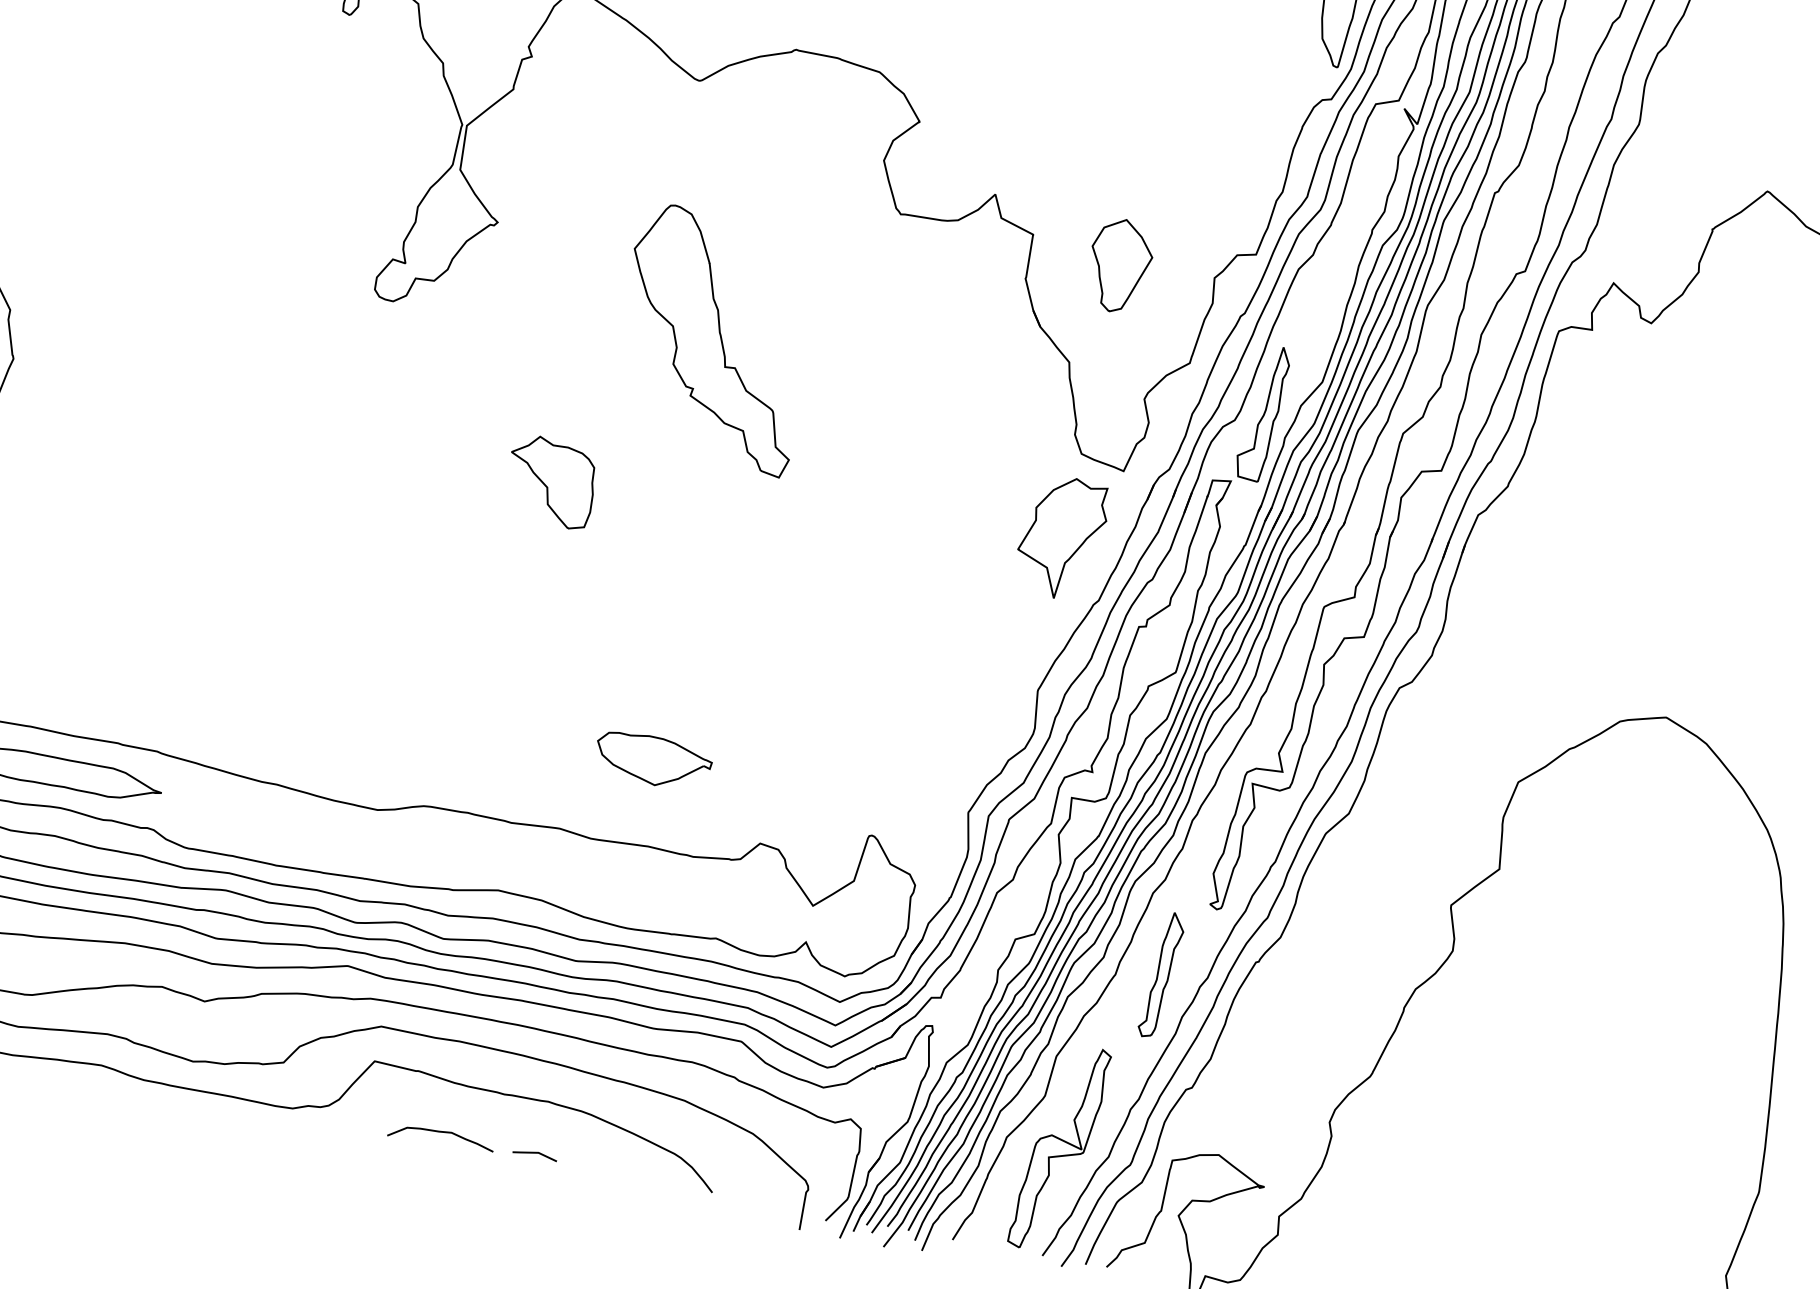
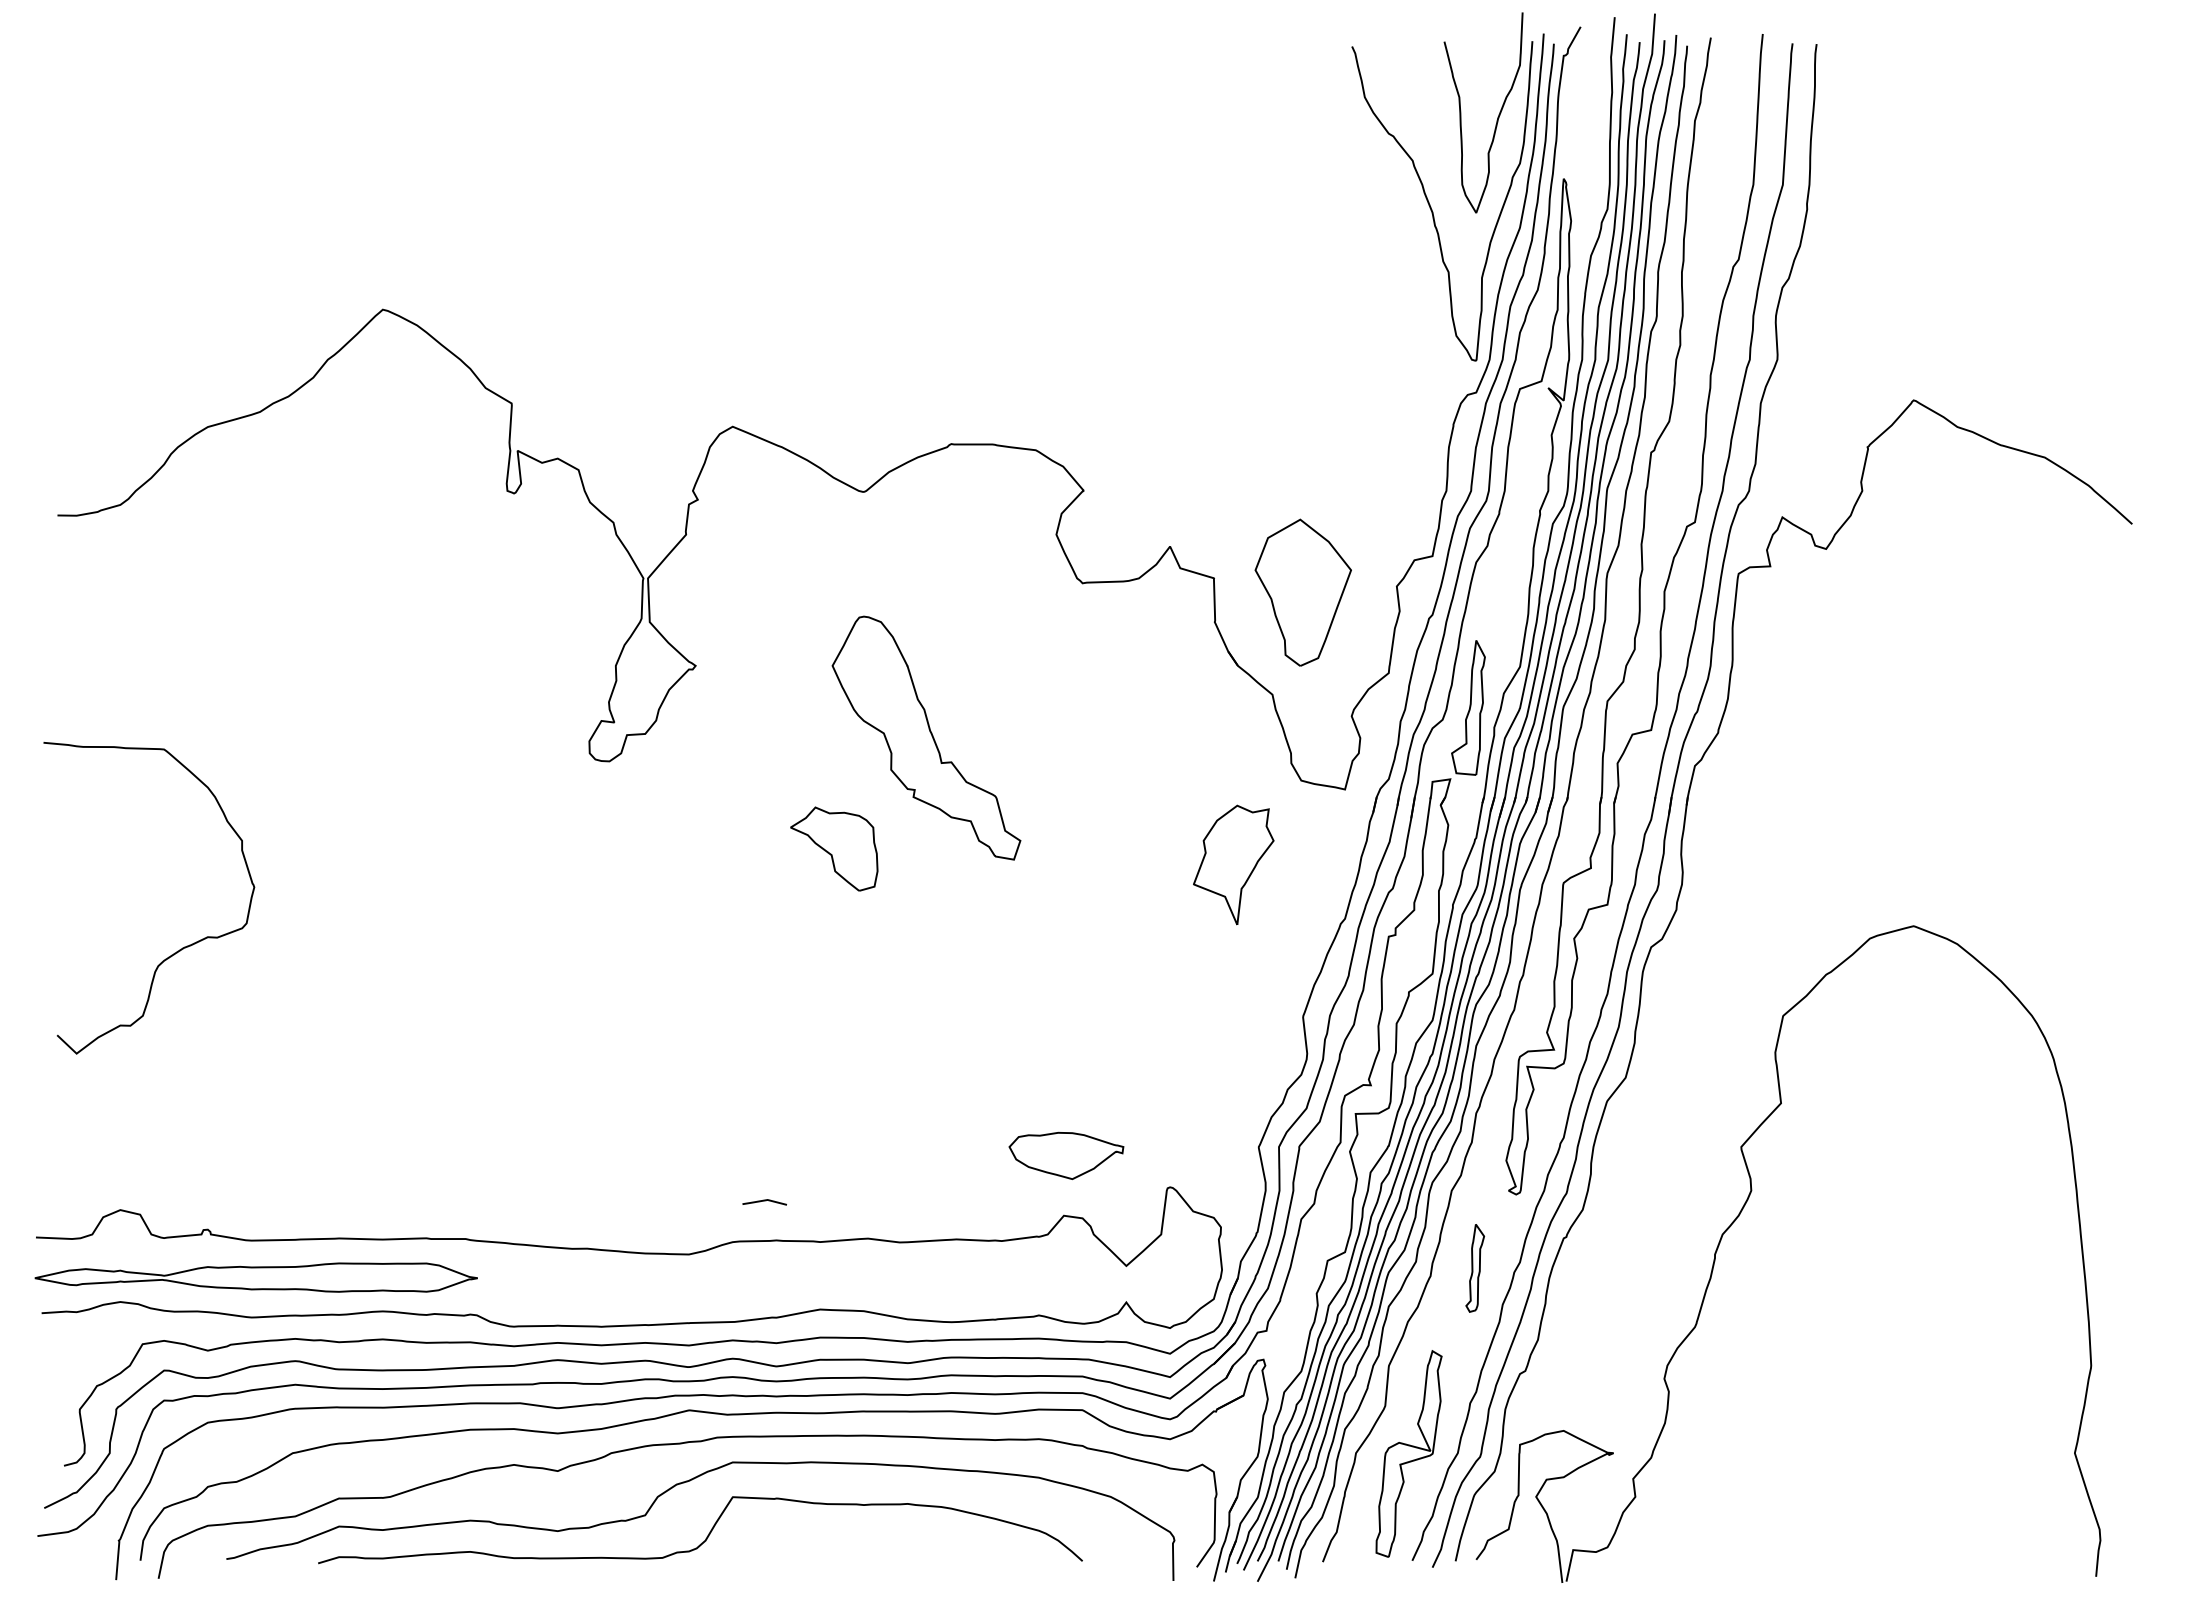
part: (1119, 264) -> (1302, 591), size x1.6
part: (551, 481) -> (834, 848), moved
part: (1061, 537) -> (1233, 864), moved
part: (653, 760) -> (1066, 1155), moved
part: (1160, 975) -> (1474, 1268), size x0.7
curve: (441, 1132) -> (810, 1553), removed
line: (535, 1153) -> (764, 1201), moved

